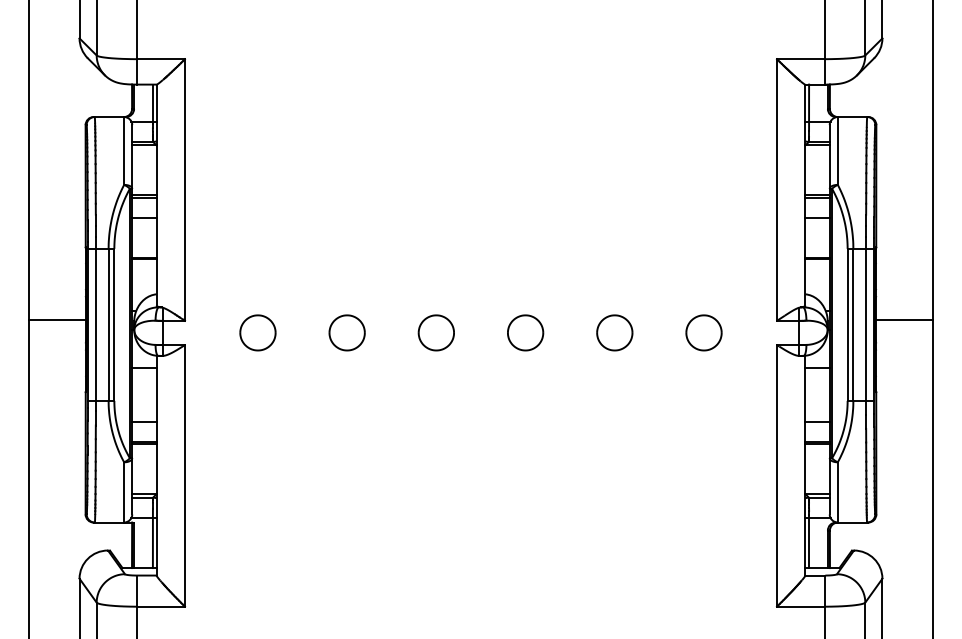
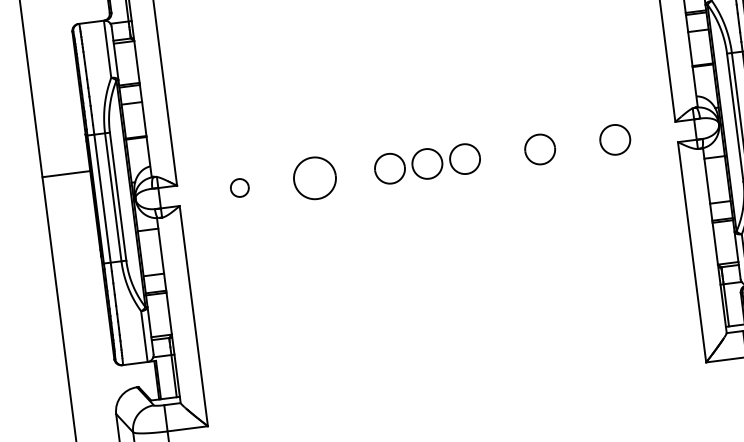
line: (56, 319) -> (65, 173), moved
part: (257, 332) -> (239, 187), size x0.6
part: (346, 332) -> (314, 178), size x1.4
part: (480, 332) -> (427, 163), added

